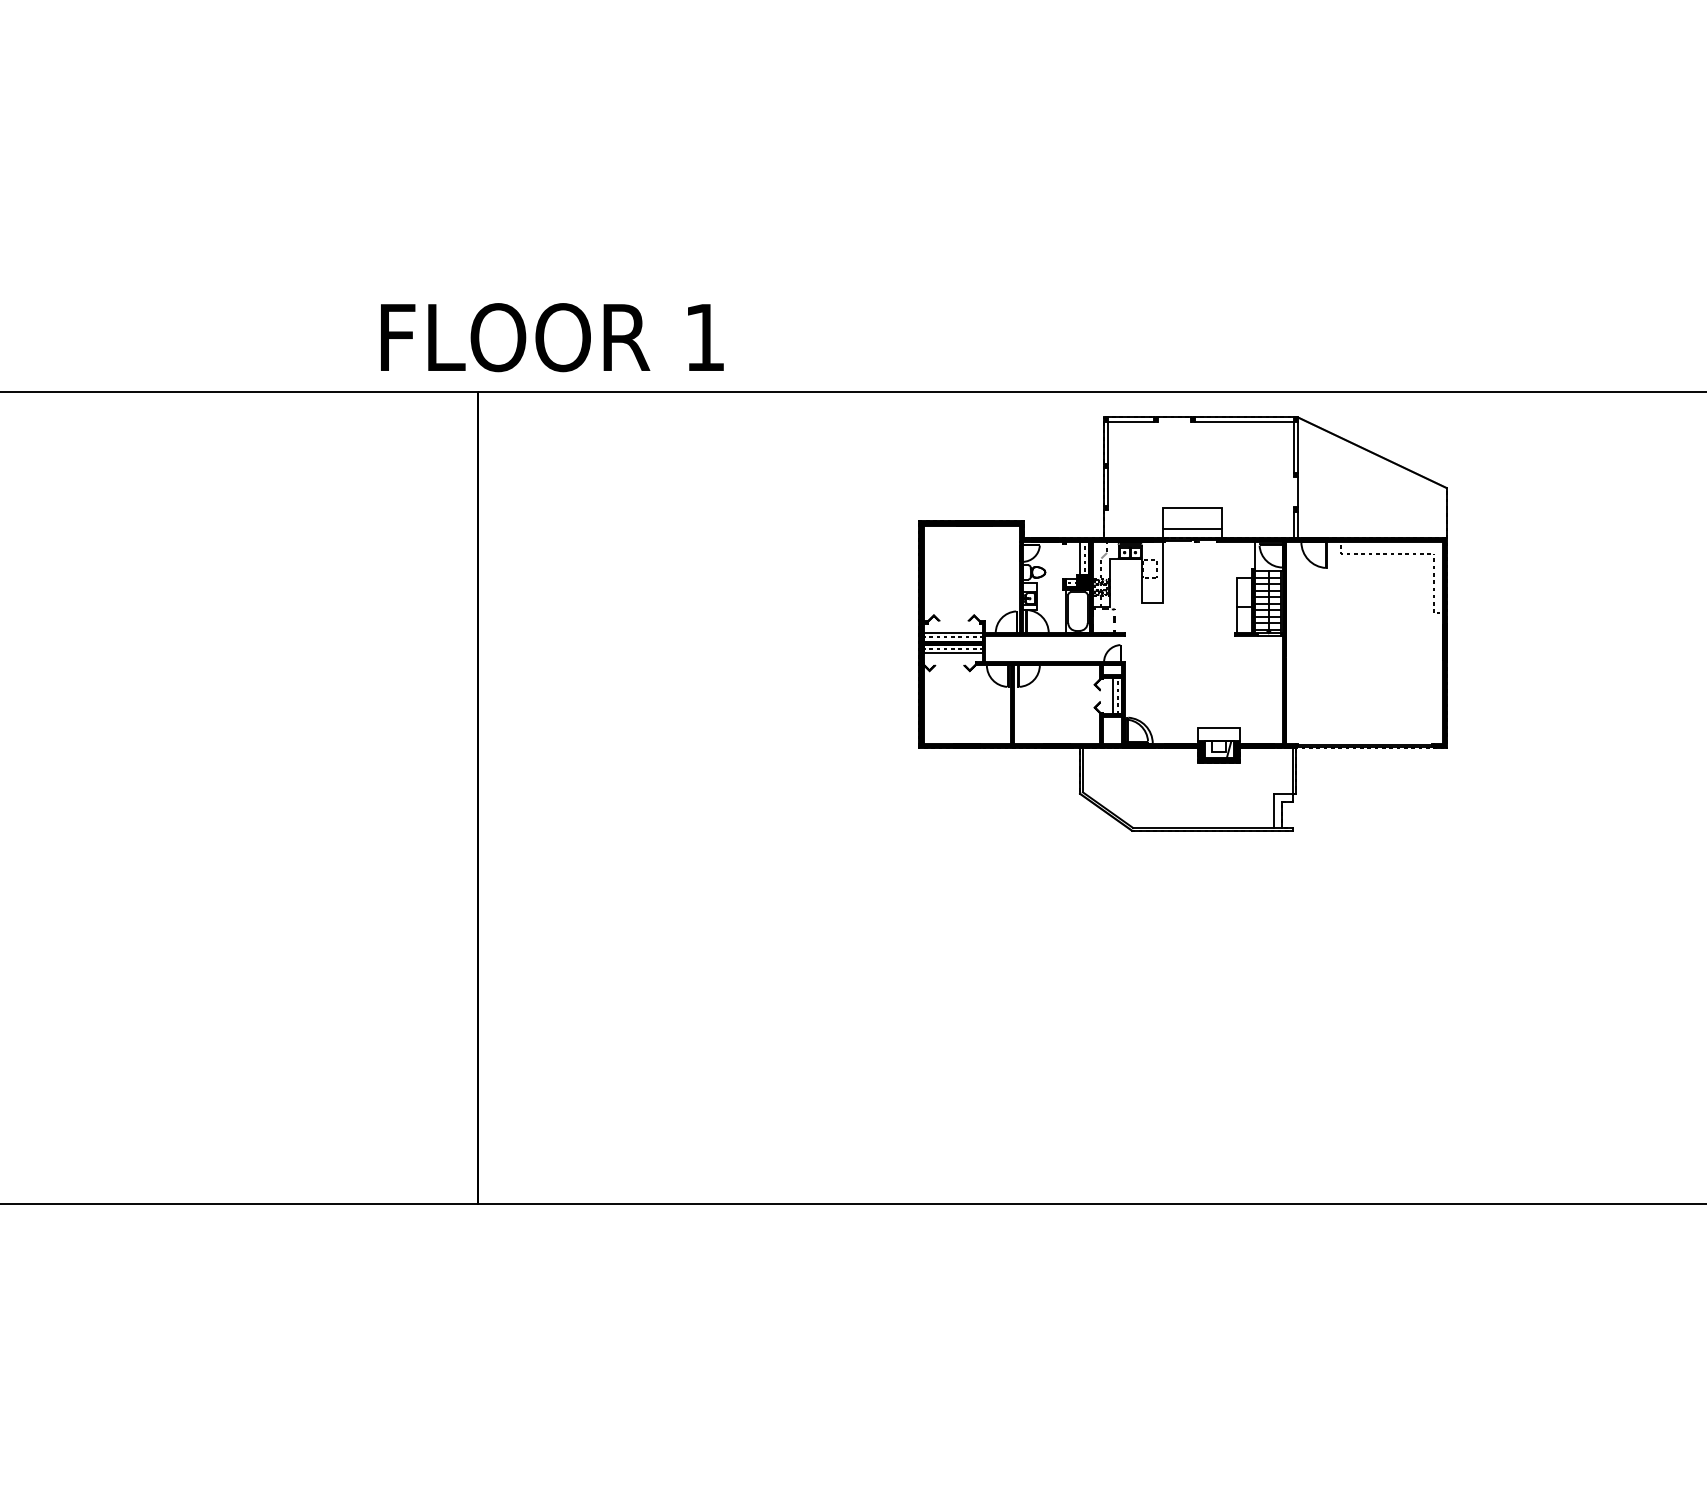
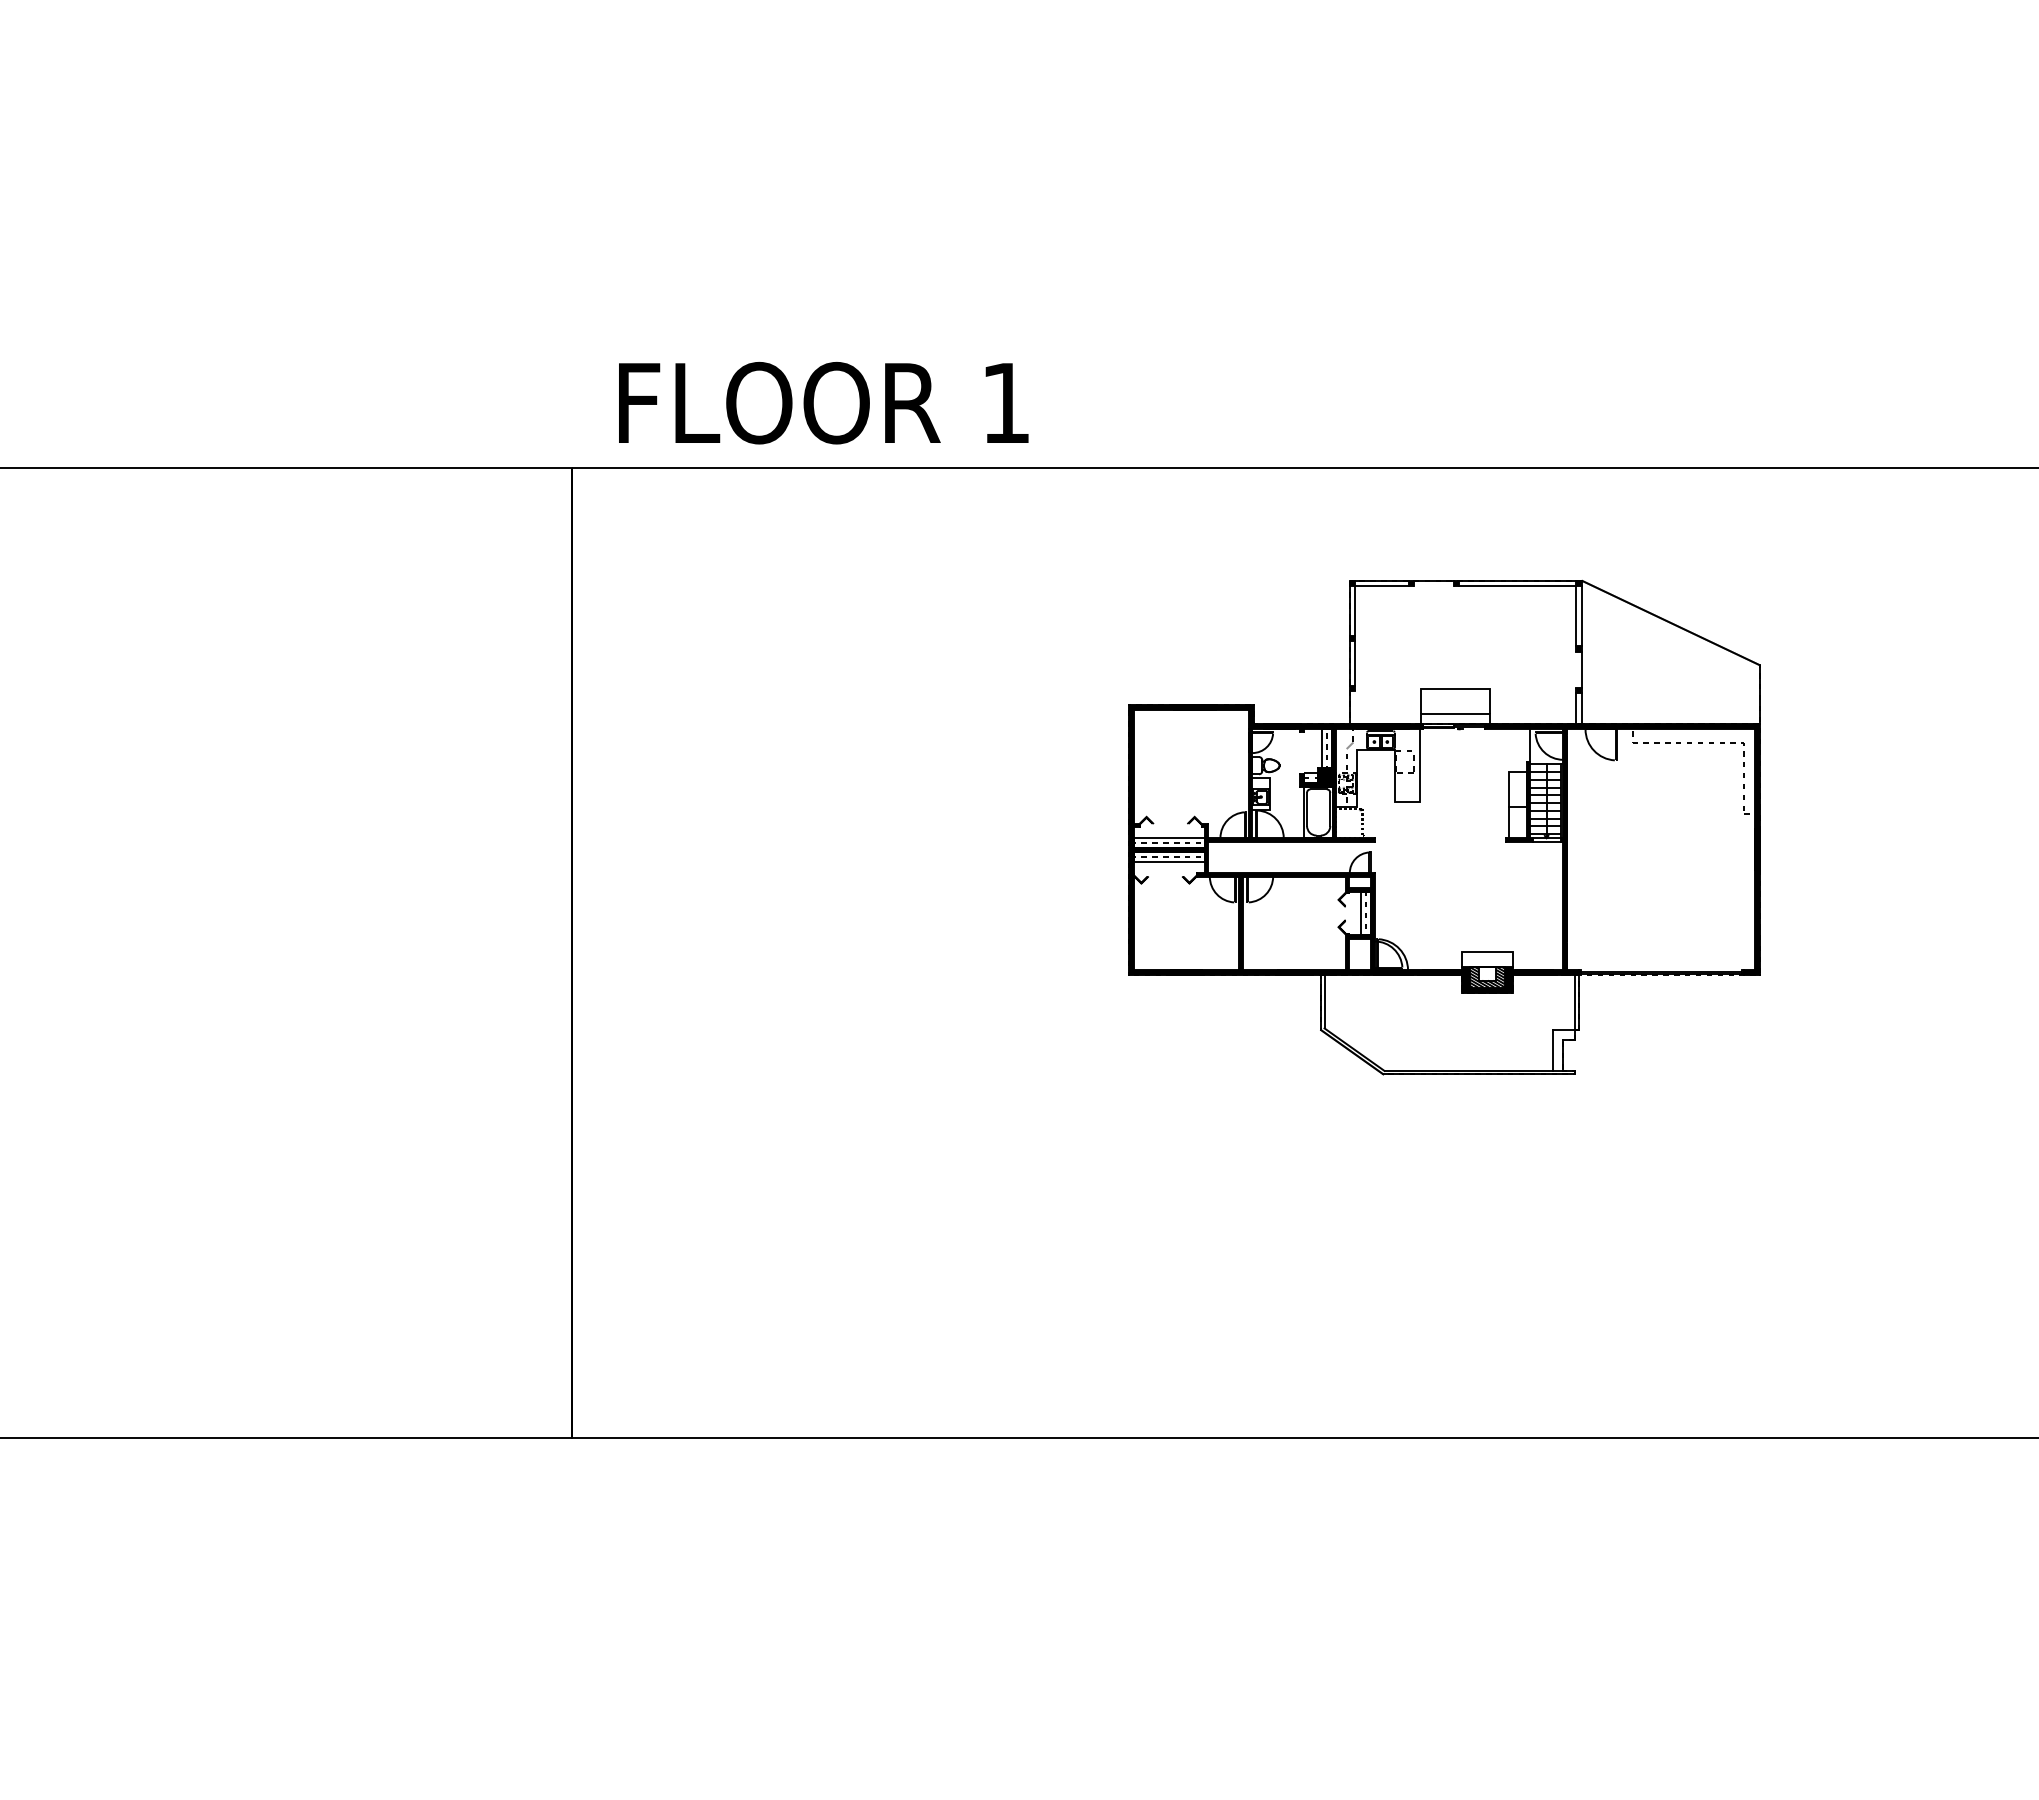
text: (552, 337) -> (823, 403), moved
part: (1183, 624) -> (1444, 827), moved

